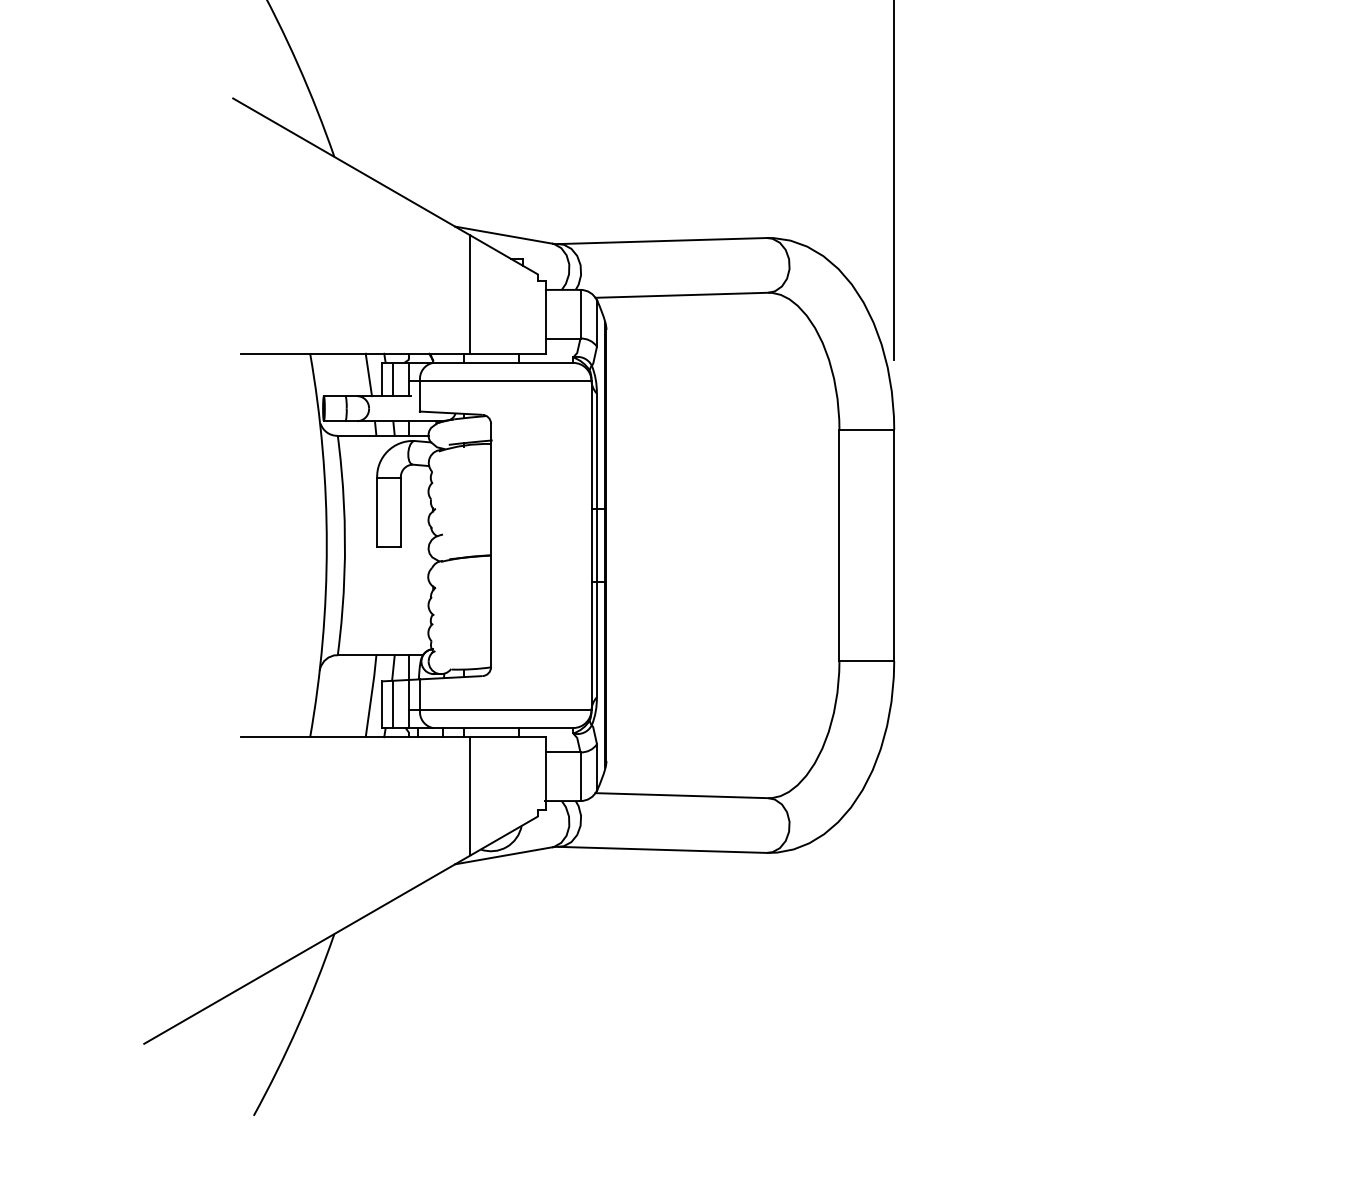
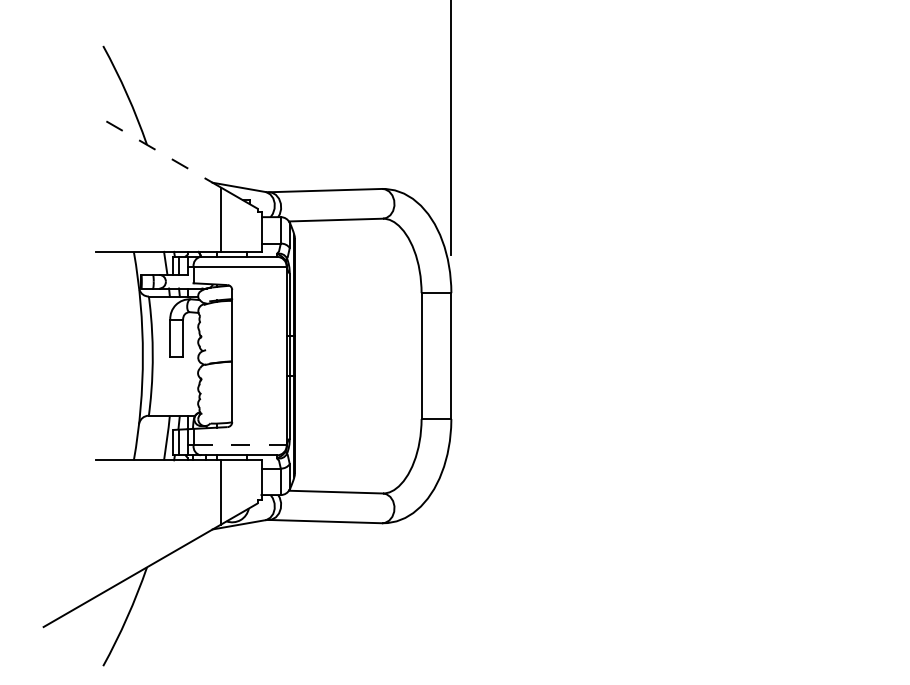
line: (351, 167) -> (156, 150), solid -> dashed
line: (506, 709) -> (240, 445), solid -> dashed

